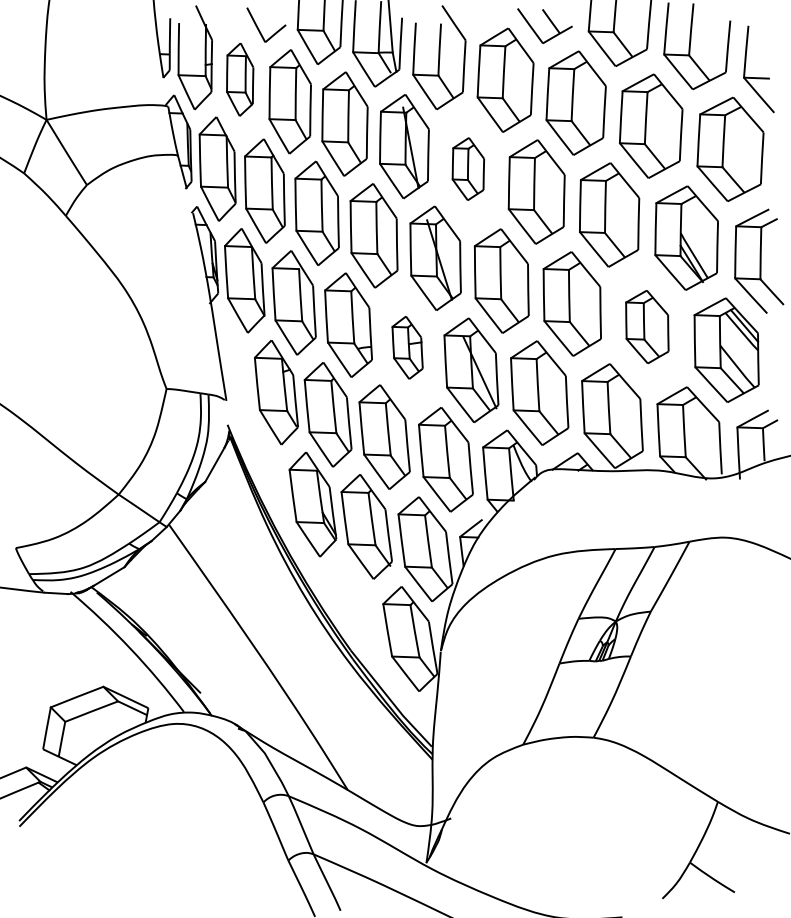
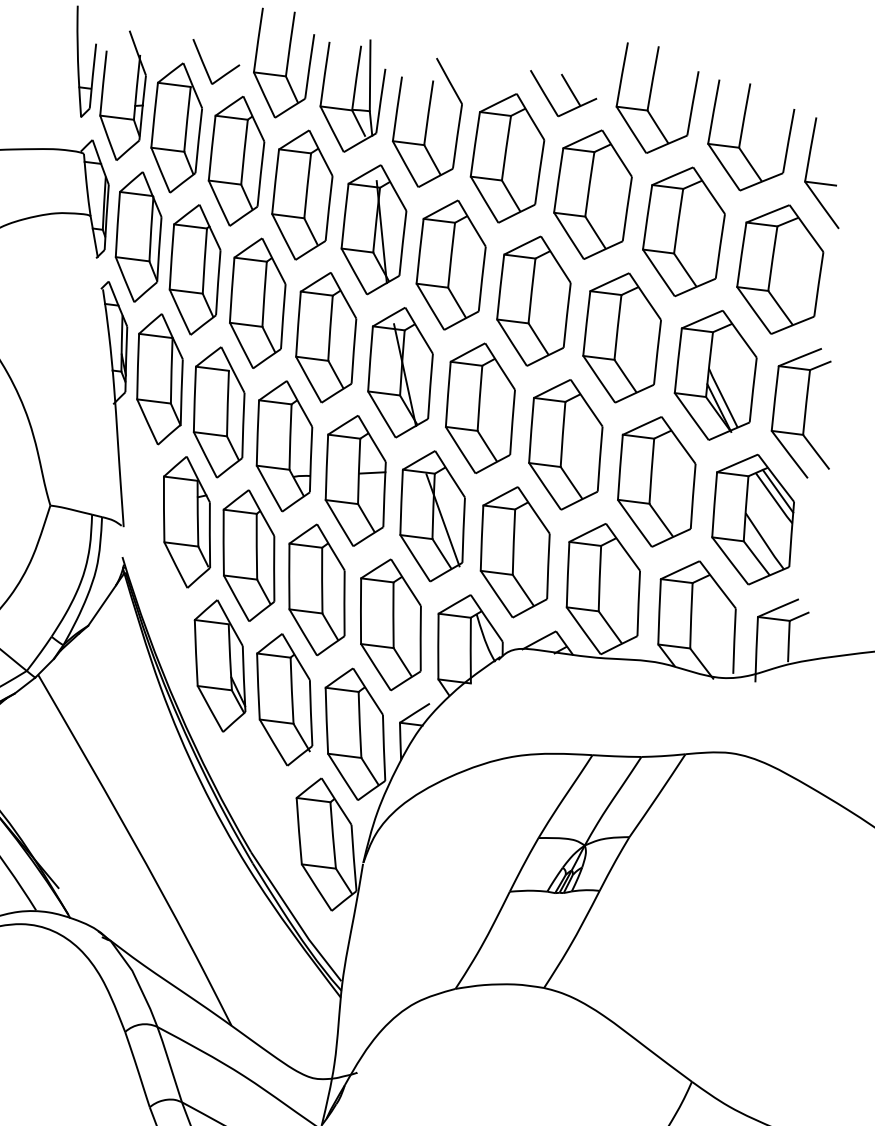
part: (239, 79) -> (175, 127), size x1.43
part: (468, 168) -> (451, 264), size x1.67
part: (647, 326) -> (657, 481), size x1.43
part: (407, 347) -> (355, 480), size x1.67

